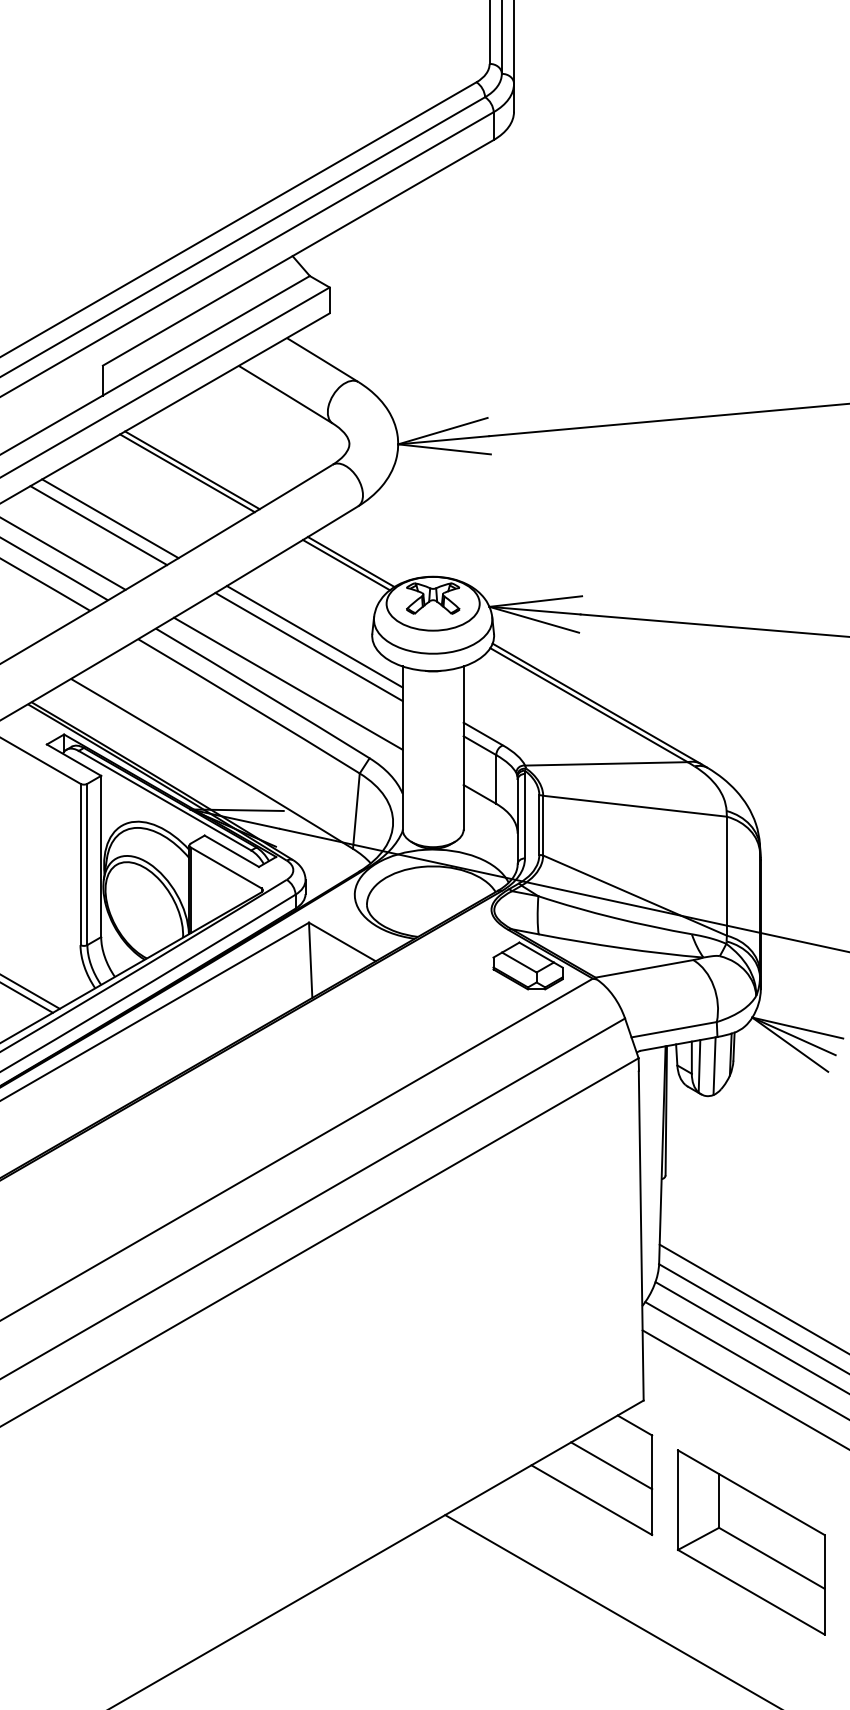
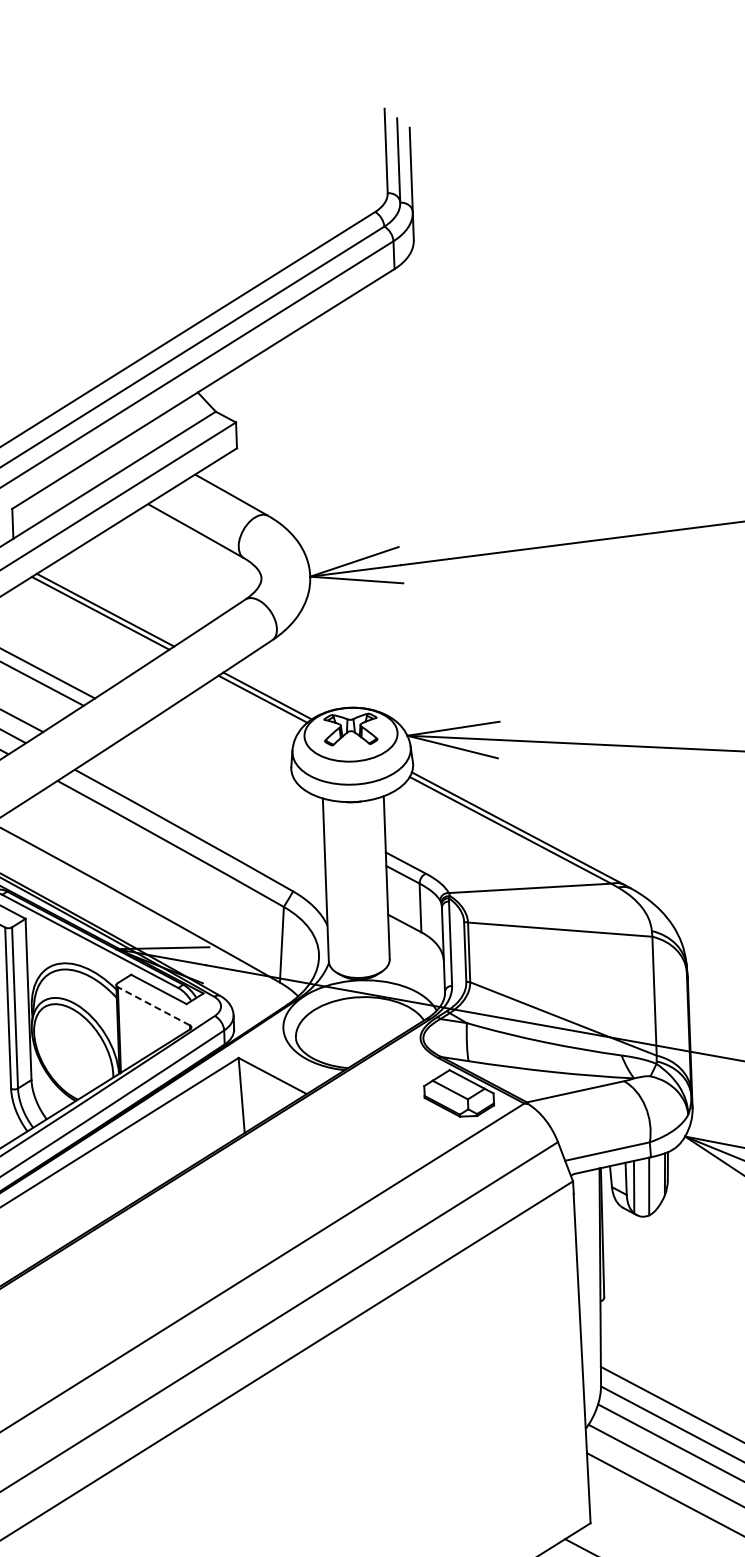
line: (314, 636) -> (233, 771), removed
line: (308, 646) -> (228, 781), removed
line: (288, 683) -> (209, 819), removed
line: (226, 867) -> (154, 1005), solid -> dashed

